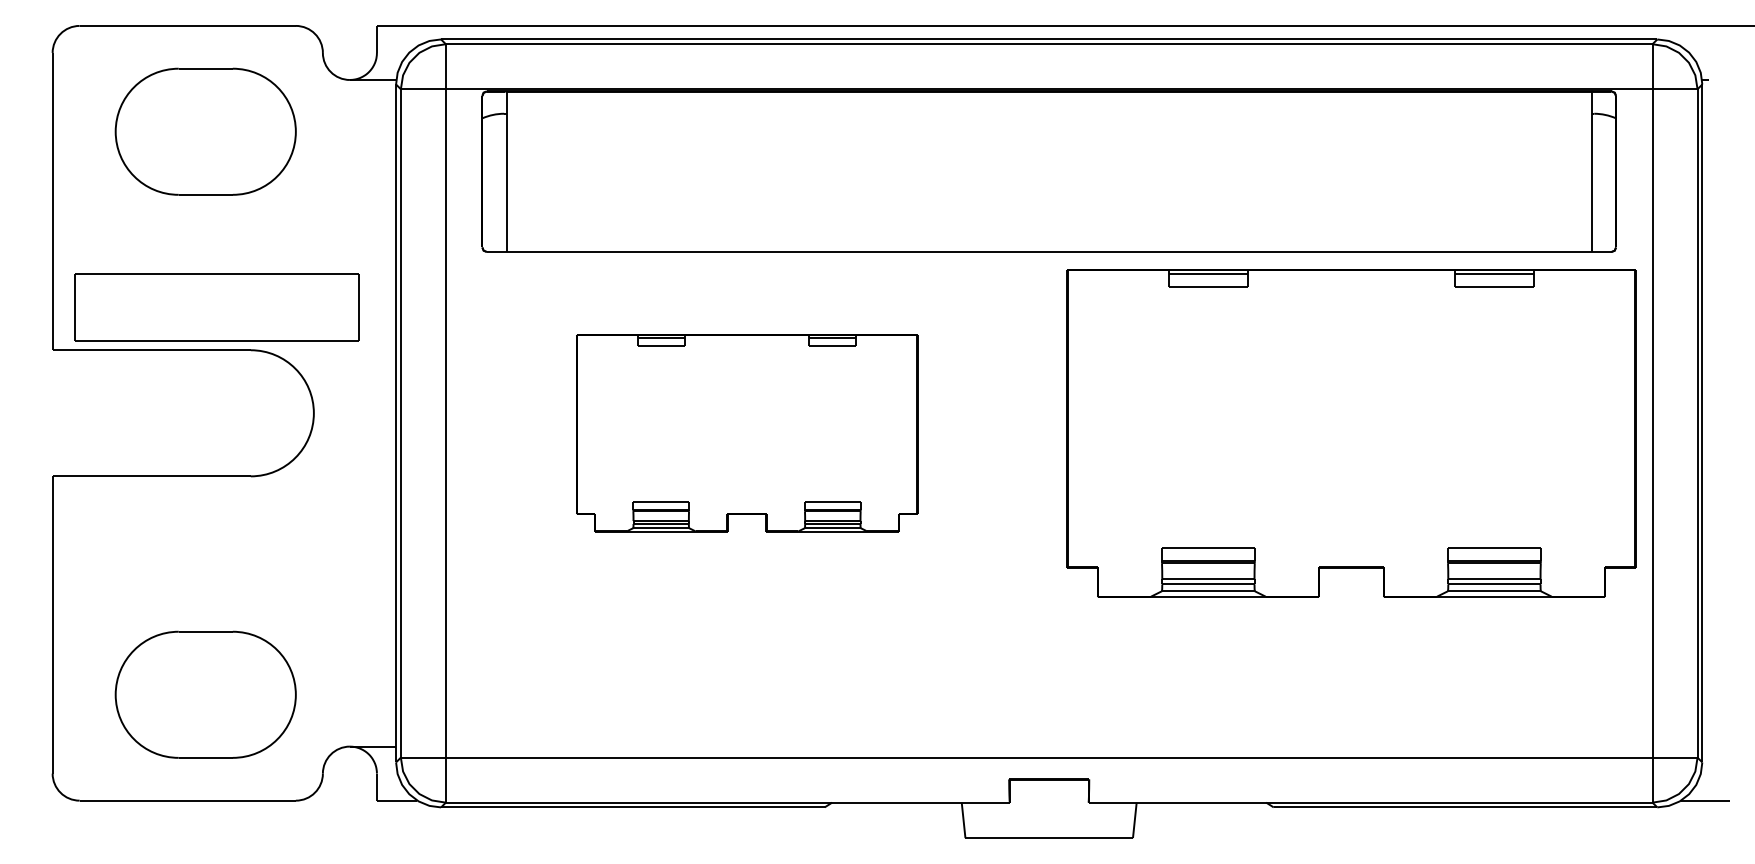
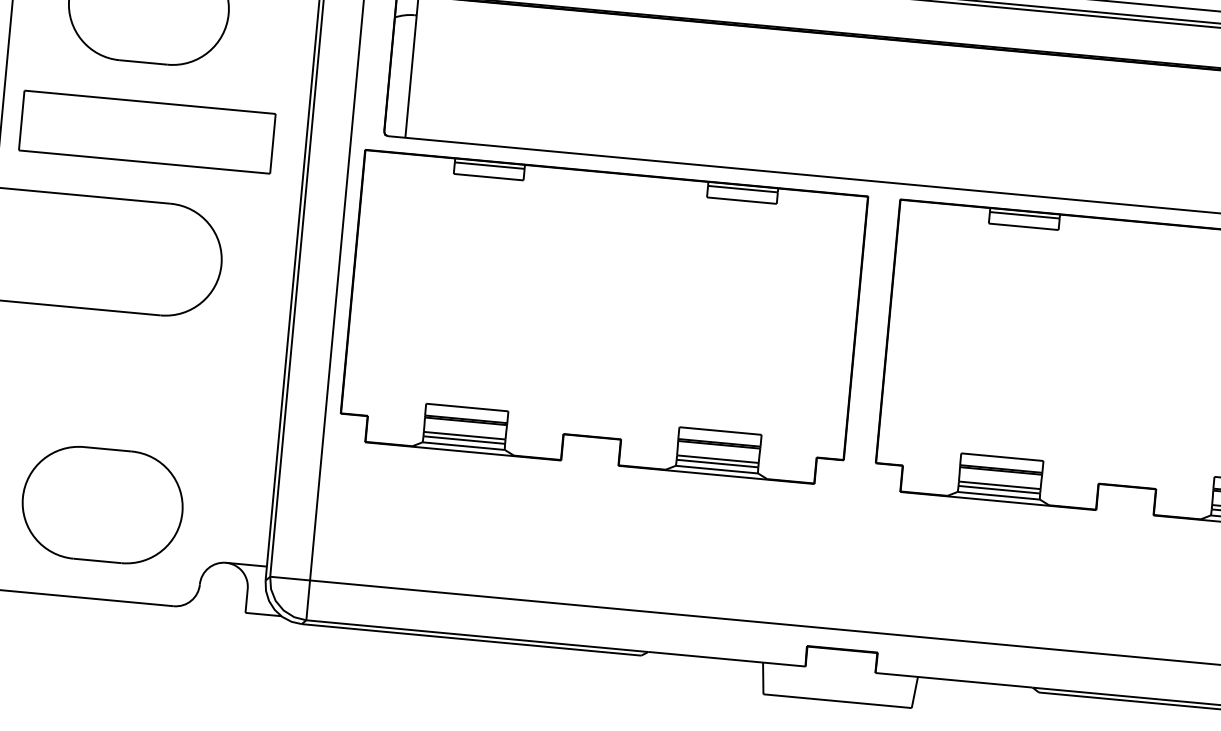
part: (216, 307) -> (146, 132), moved
part: (746, 433) -> (602, 318), size x1.67

